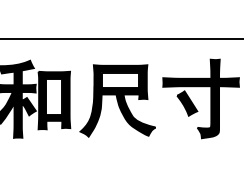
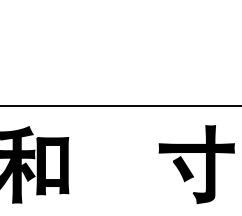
part: (117, 100) -> (114, 166), removed

